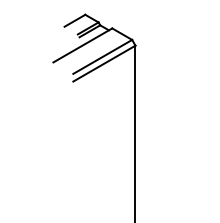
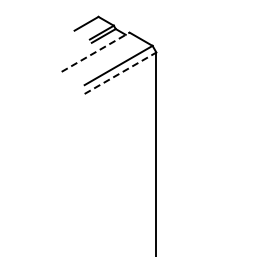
line: (83, 45) -> (96, 52), solid -> dashed
line: (104, 63) -> (120, 73), solid -> dashed

